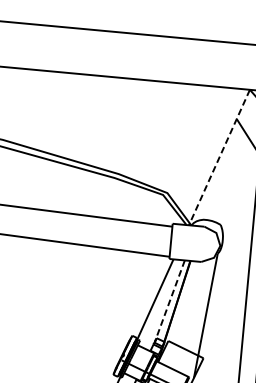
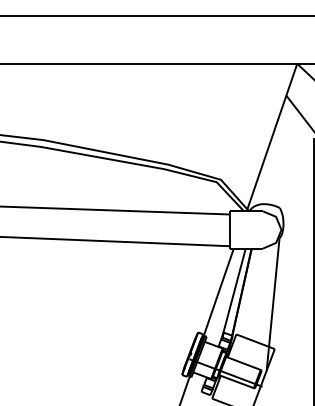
line: (218, 158) -> (271, 138), dashed -> solid
line: (169, 301) -> (233, 293), dashed -> solid

